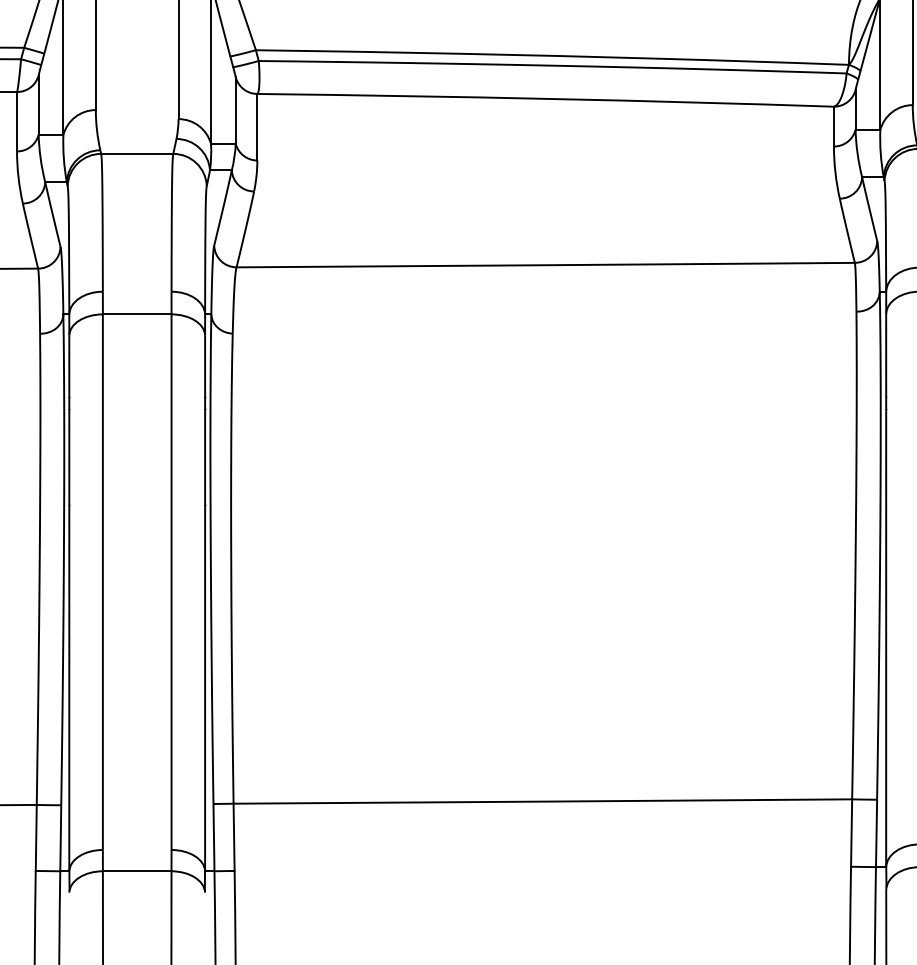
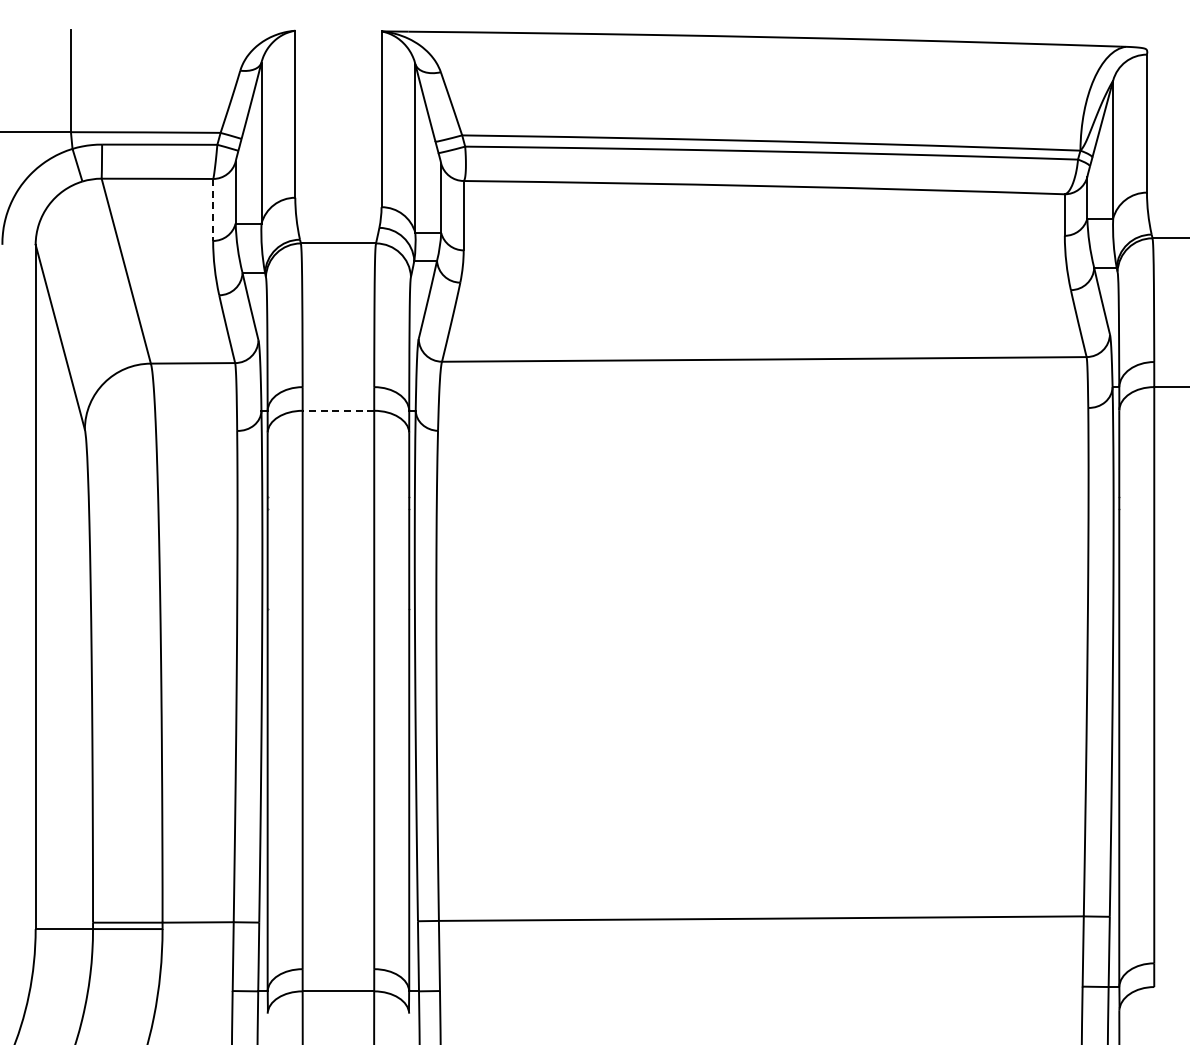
line: (17, 121) -> (213, 209), solid -> dashed
line: (137, 314) -> (338, 410), solid -> dashed

